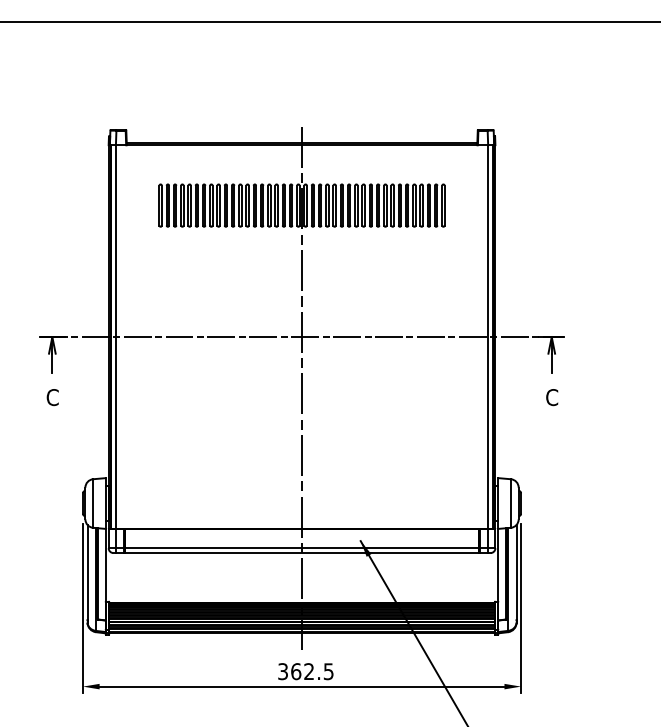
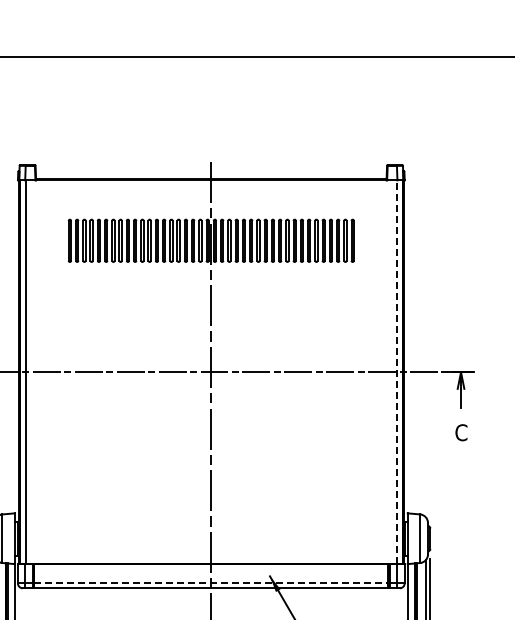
line: (487, 337) -> (396, 372), solid -> dashed
line: (302, 548) -> (211, 583), solid -> dashed

